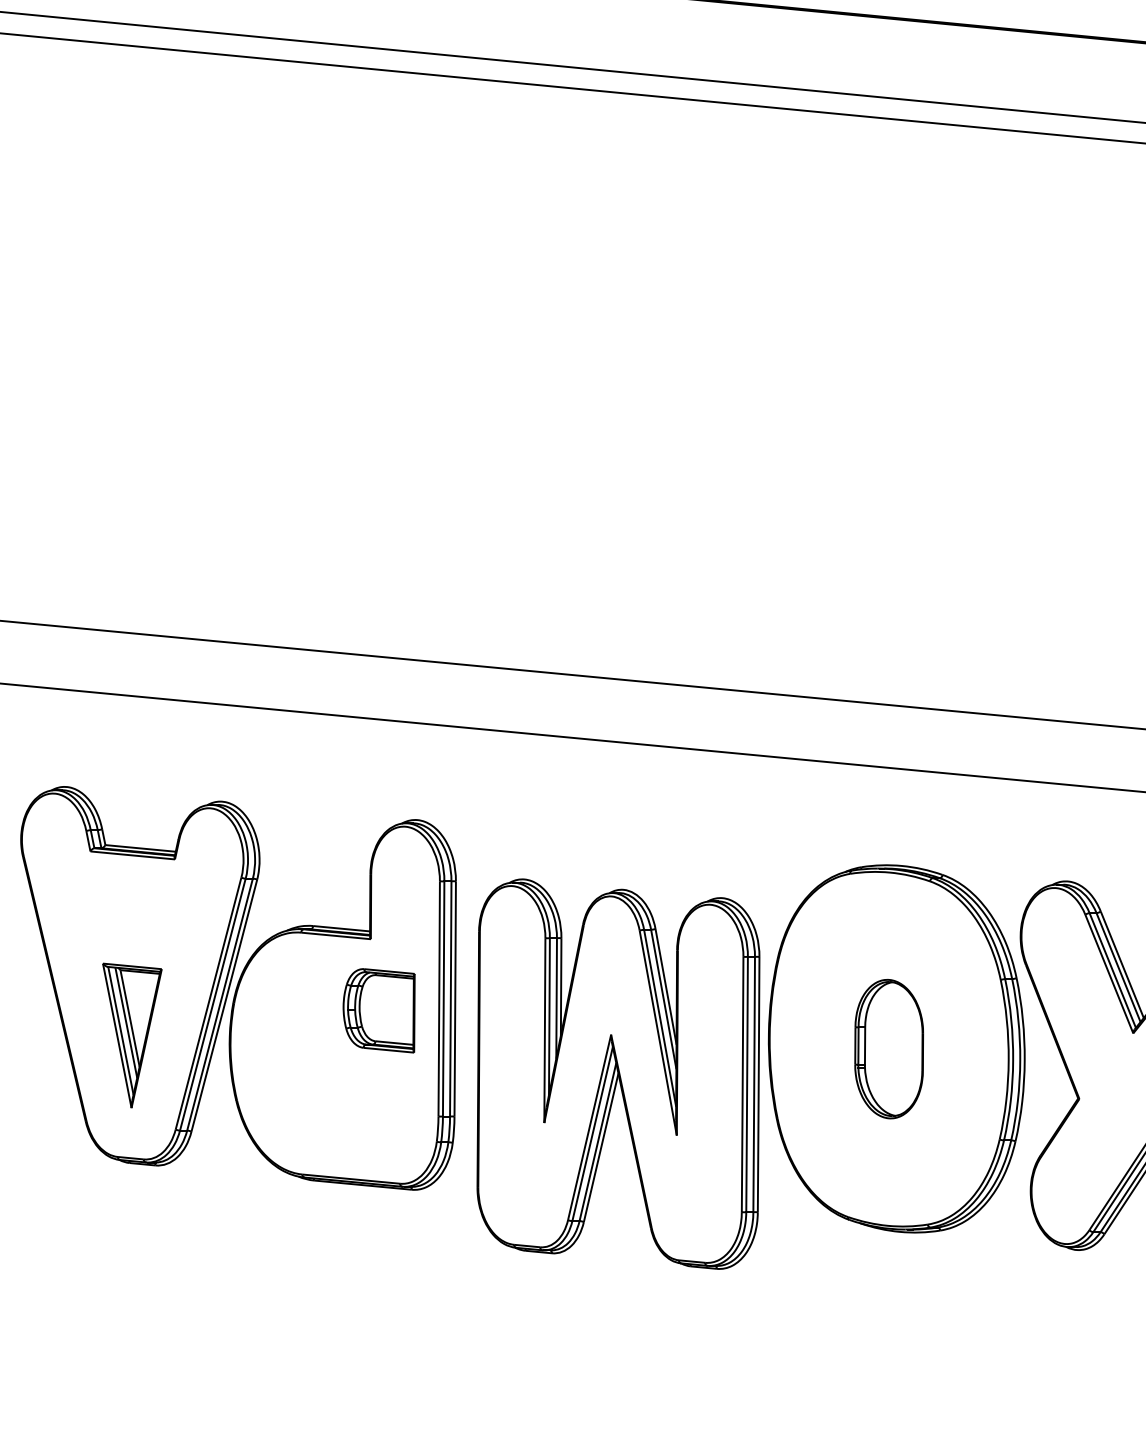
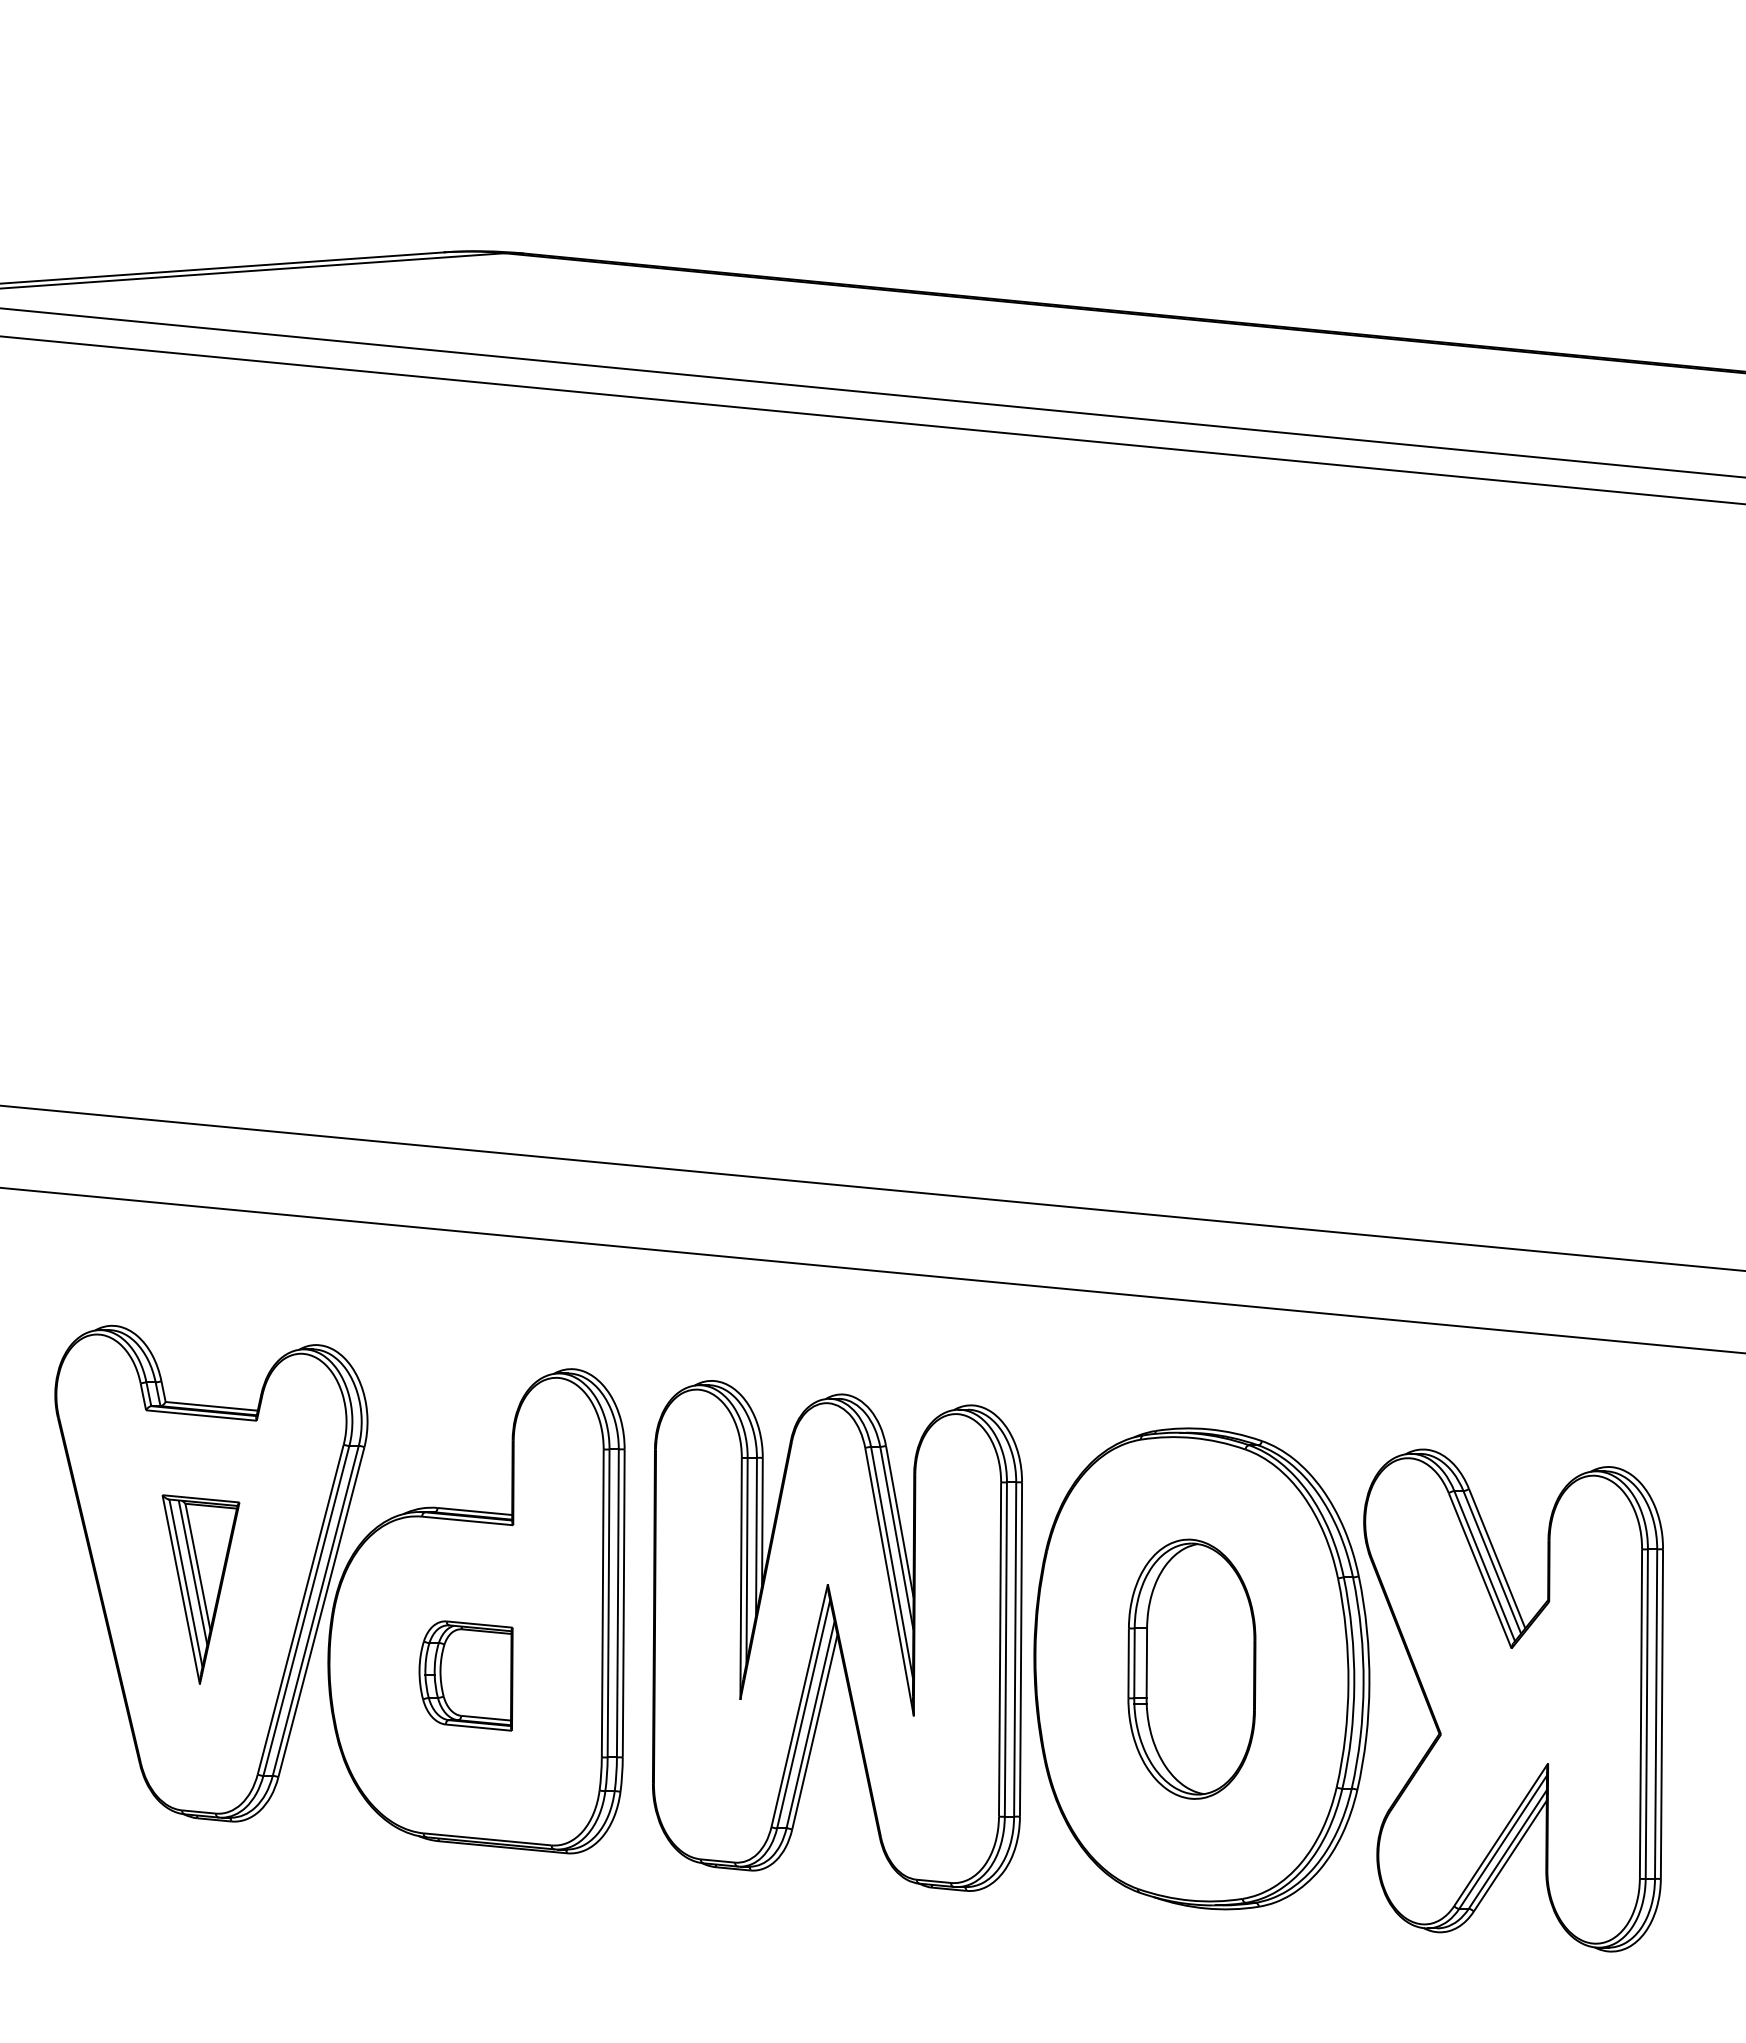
part: (378, 1010) -> (465, 1675), moved
part: (132, 1035) -> (200, 1589), moved
part: (888, 1048) -> (1191, 1668), size x1.43
part: (618, 1073) -> (837, 1635), moved

